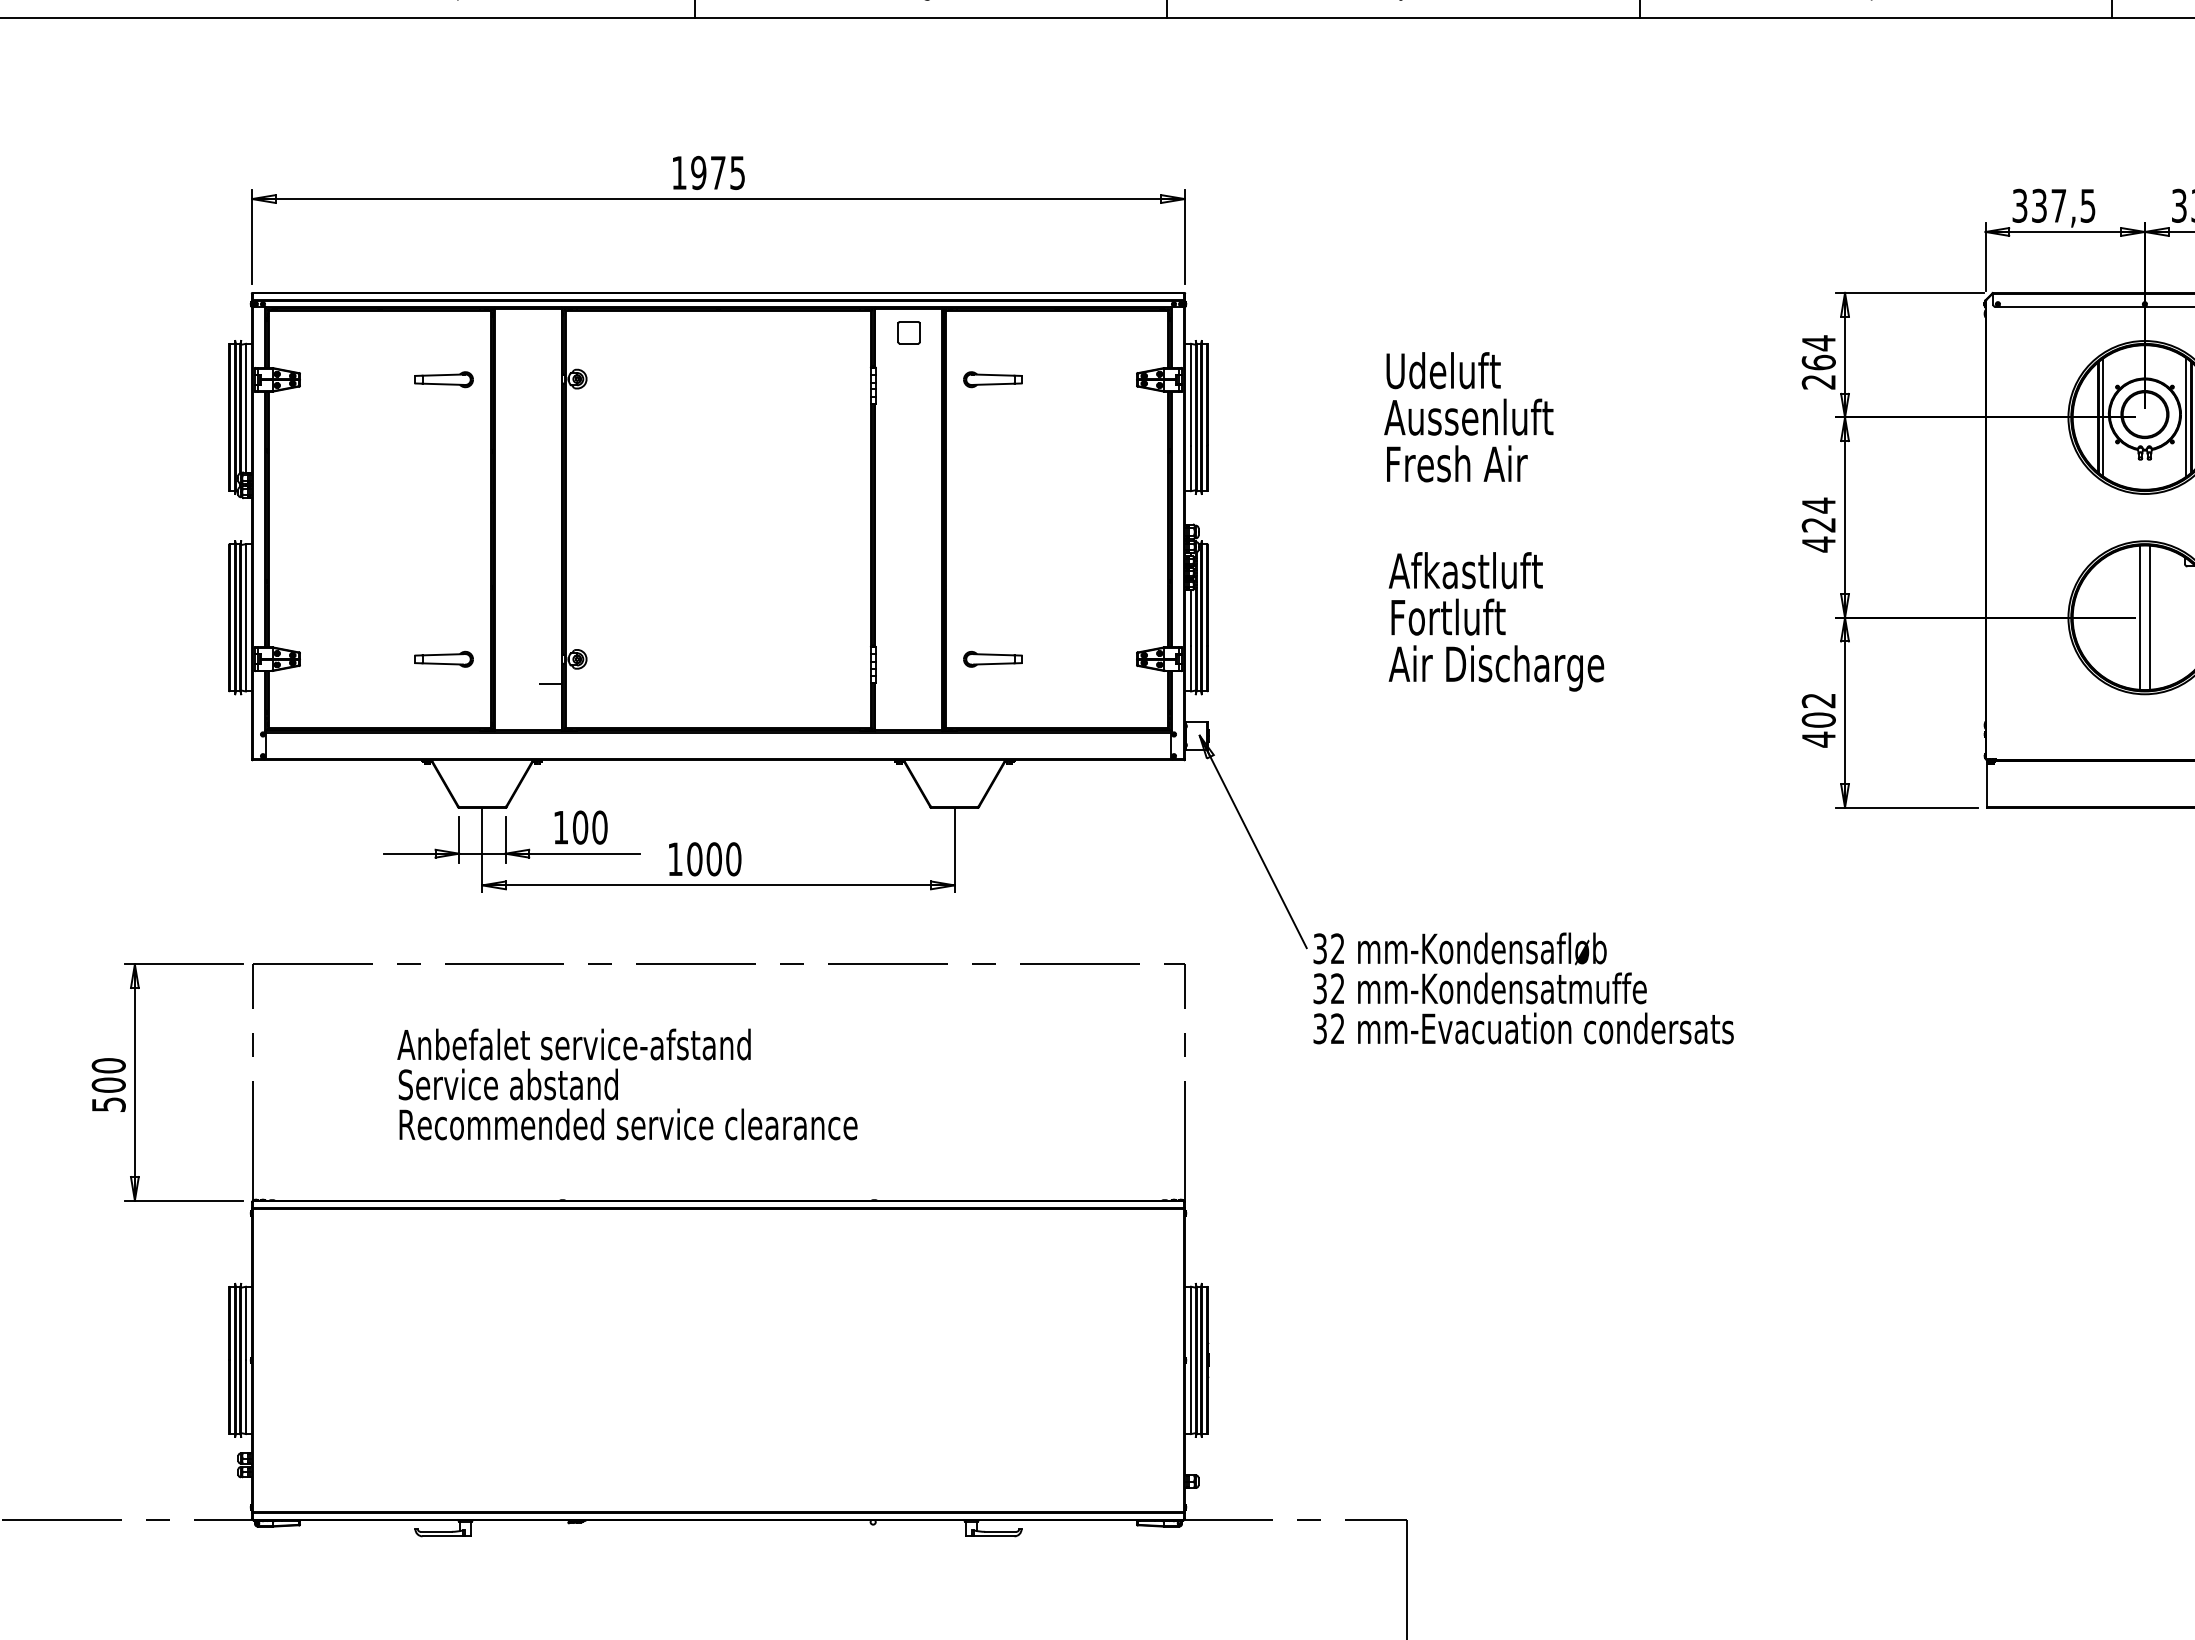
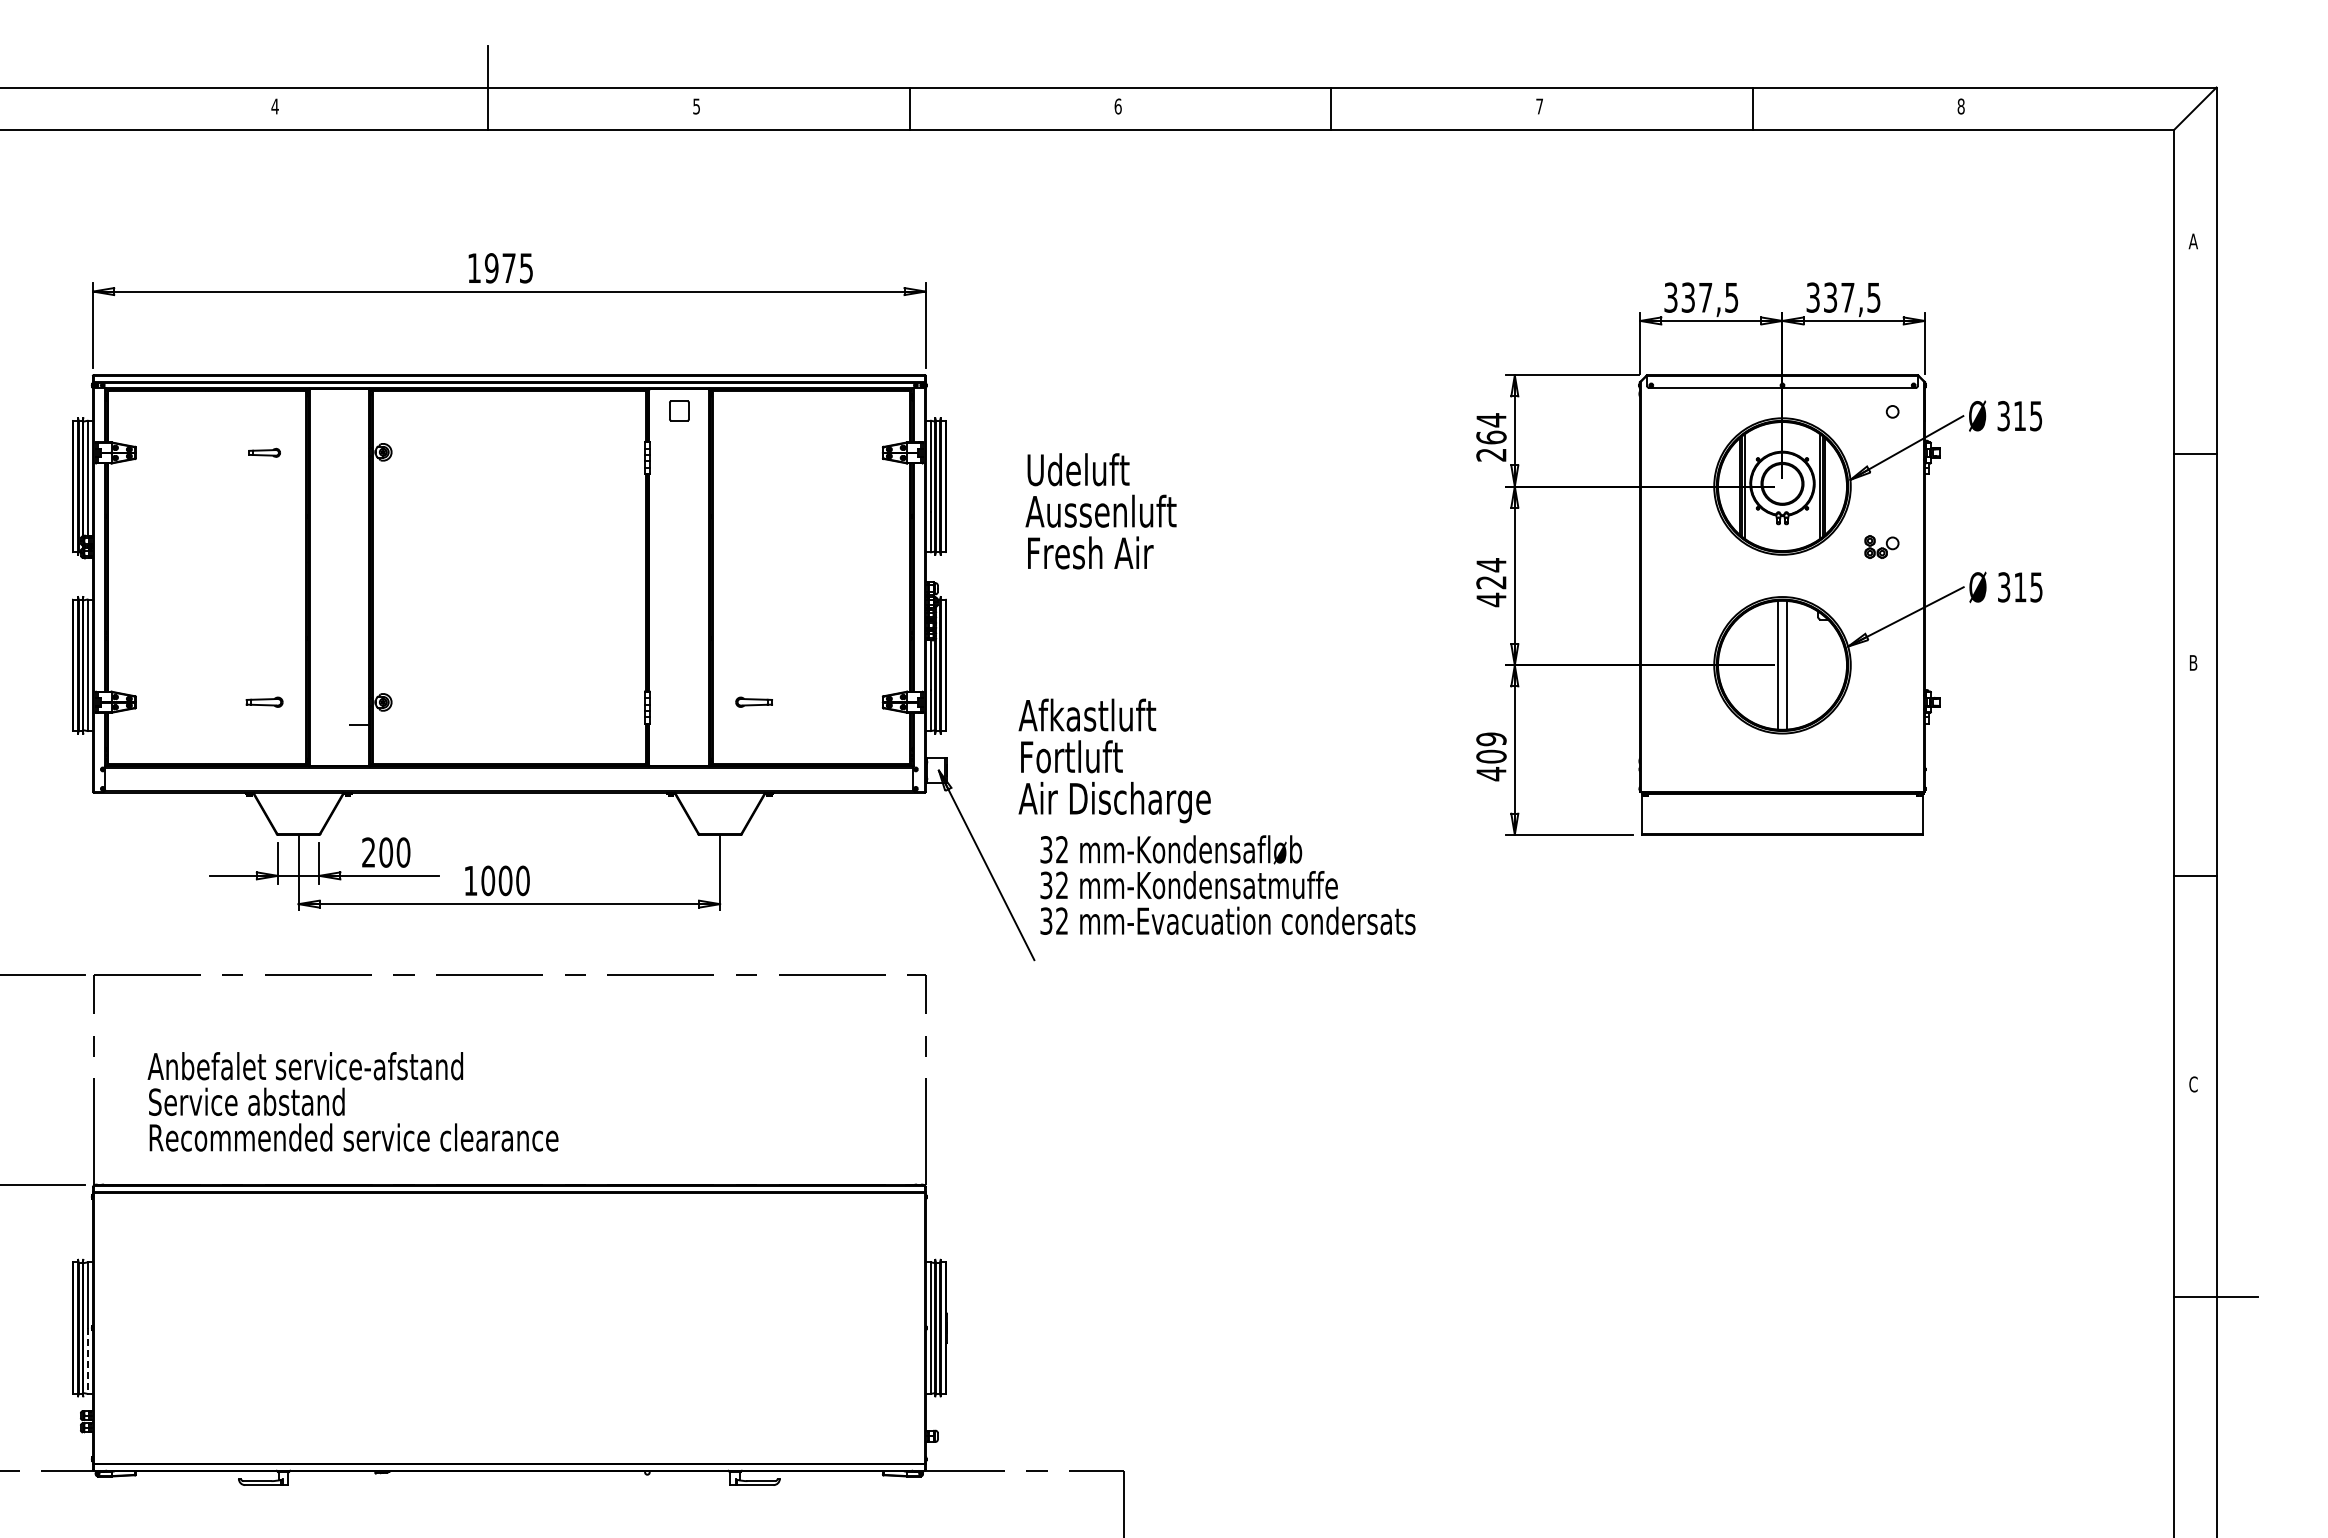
part: (444, 379) -> (264, 452), size x0.6
part: (992, 379) -> (753, 452), removed
text: (1468, 417) -> (1100, 511), moved
text: (1496, 621) -> (1114, 760), moved
part: (444, 658) -> (264, 701), size x0.7
part: (992, 658) -> (753, 701), size x0.7
text: (1818, 700) -> (1491, 739), 402 -> 409
text: (560, 827) -> (368, 852), 100 -> 200
text: (1523, 987) -> (1227, 884), moved
text: (626, 1084) -> (352, 1101), moved
line: (245, 1397) -> (87, 1361), solid -> dashed

